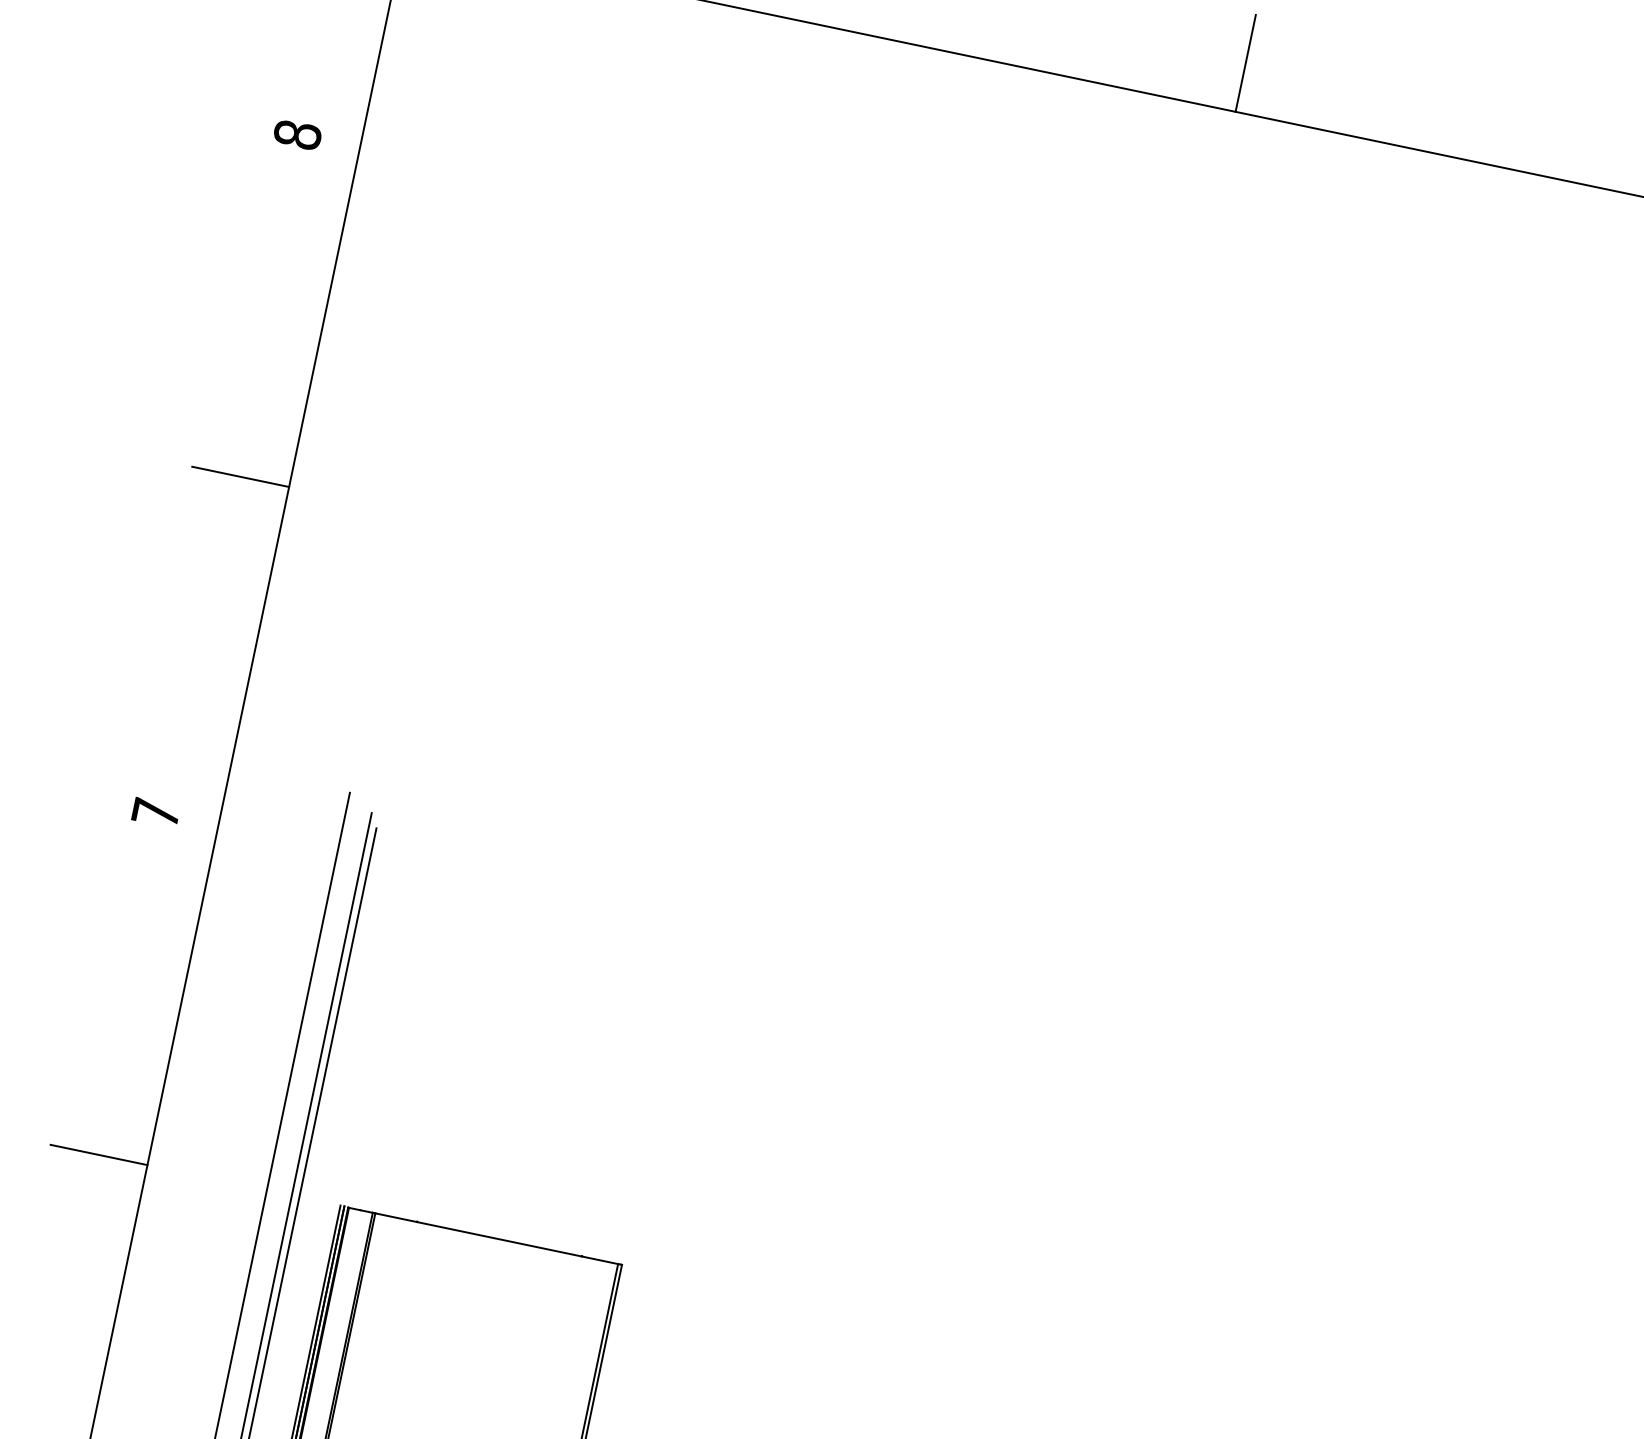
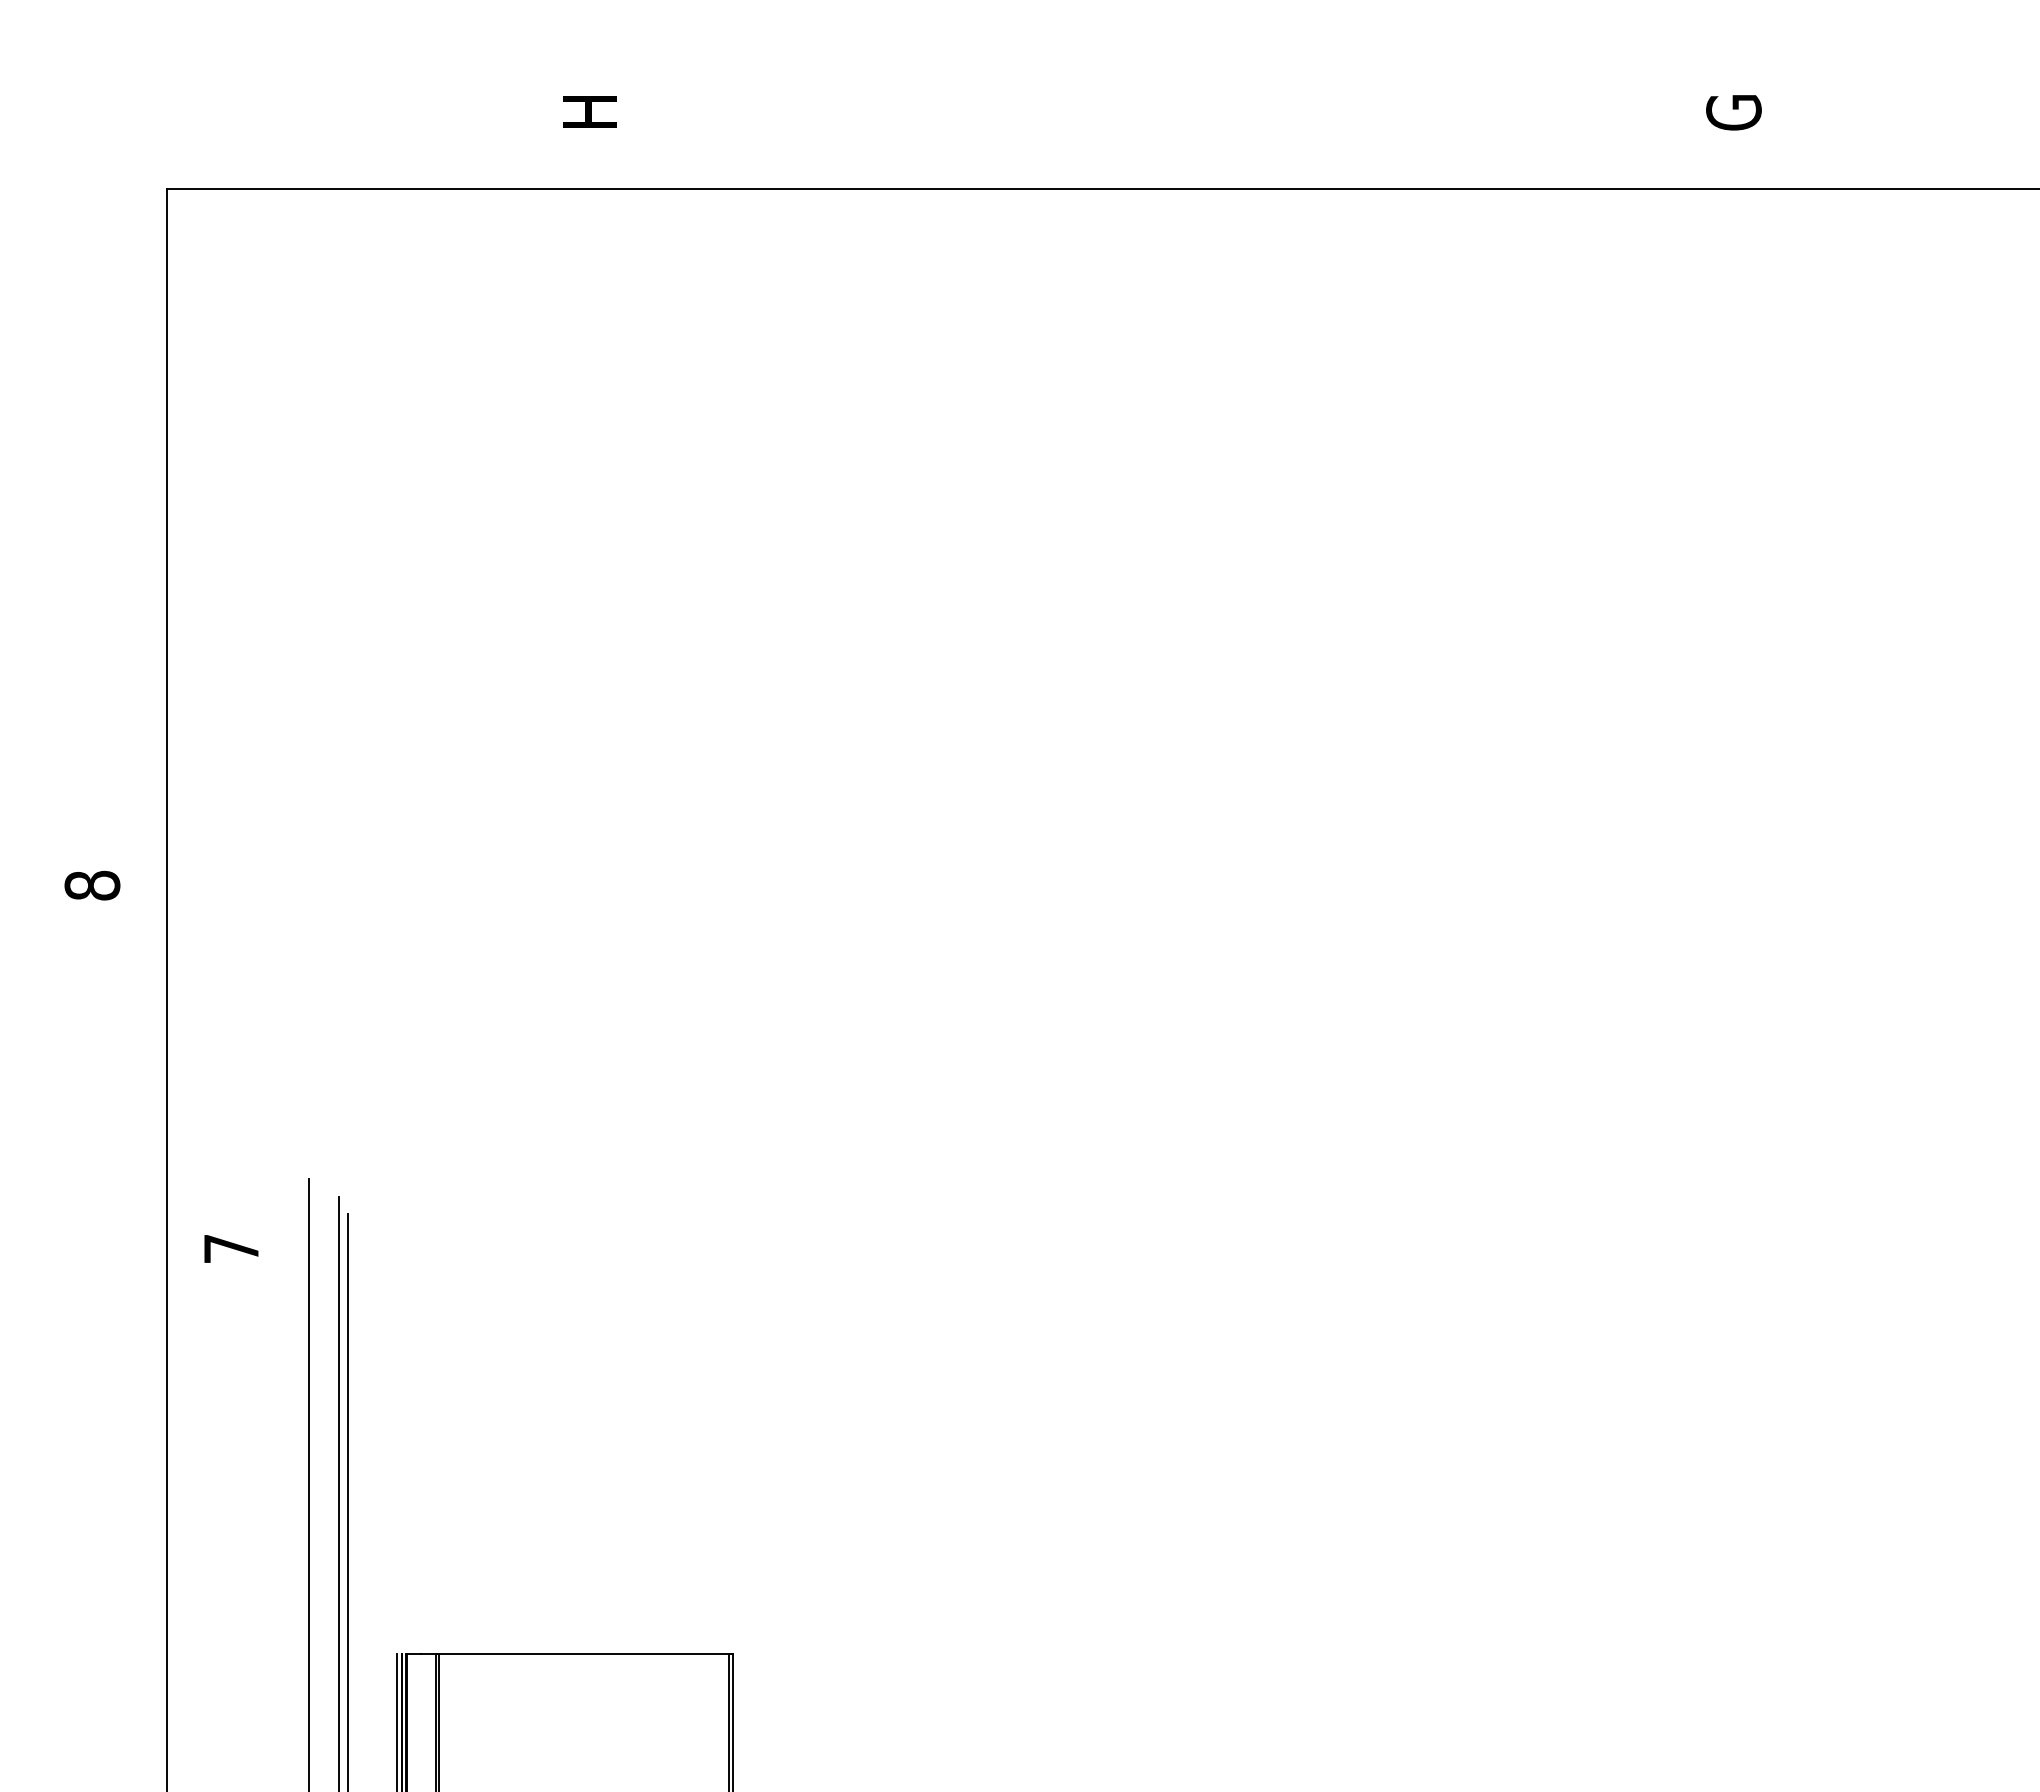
line: (1245, 63) -> (1159, 131), removed
text: (297, 134) -> (92, 885), moved
line: (240, 476) -> (108, 844), removed
text: (156, 812) -> (231, 1248), moved
line: (98, 1154) -> (108, 1653), removed

